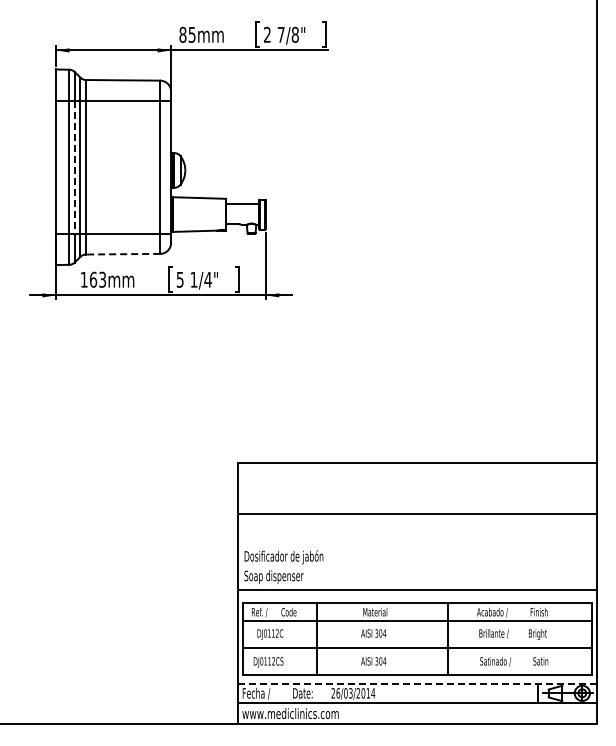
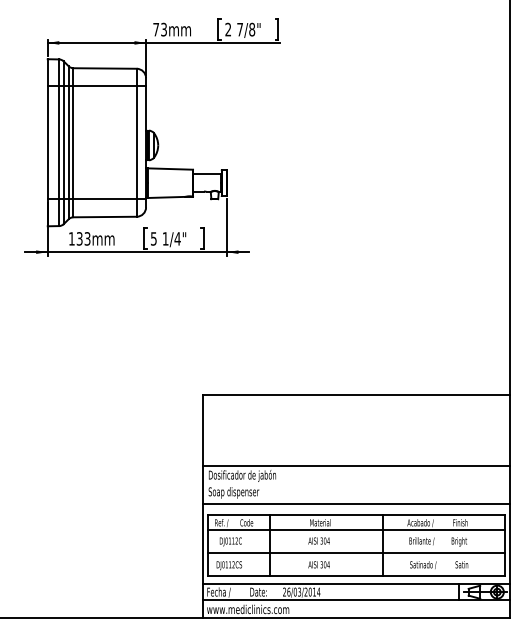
text: (187, 34) -> (160, 29), 85mm -> 73mm
line: (74, 167) -> (63, 142), dashed -> solid
line: (122, 254) -> (104, 217), dashed -> solid
text: (93, 279) -> (79, 238), 163mm -> 133mm
line: (417, 513) -> (356, 465), moved
line: (417, 683) -> (356, 583), dashed -> solid

